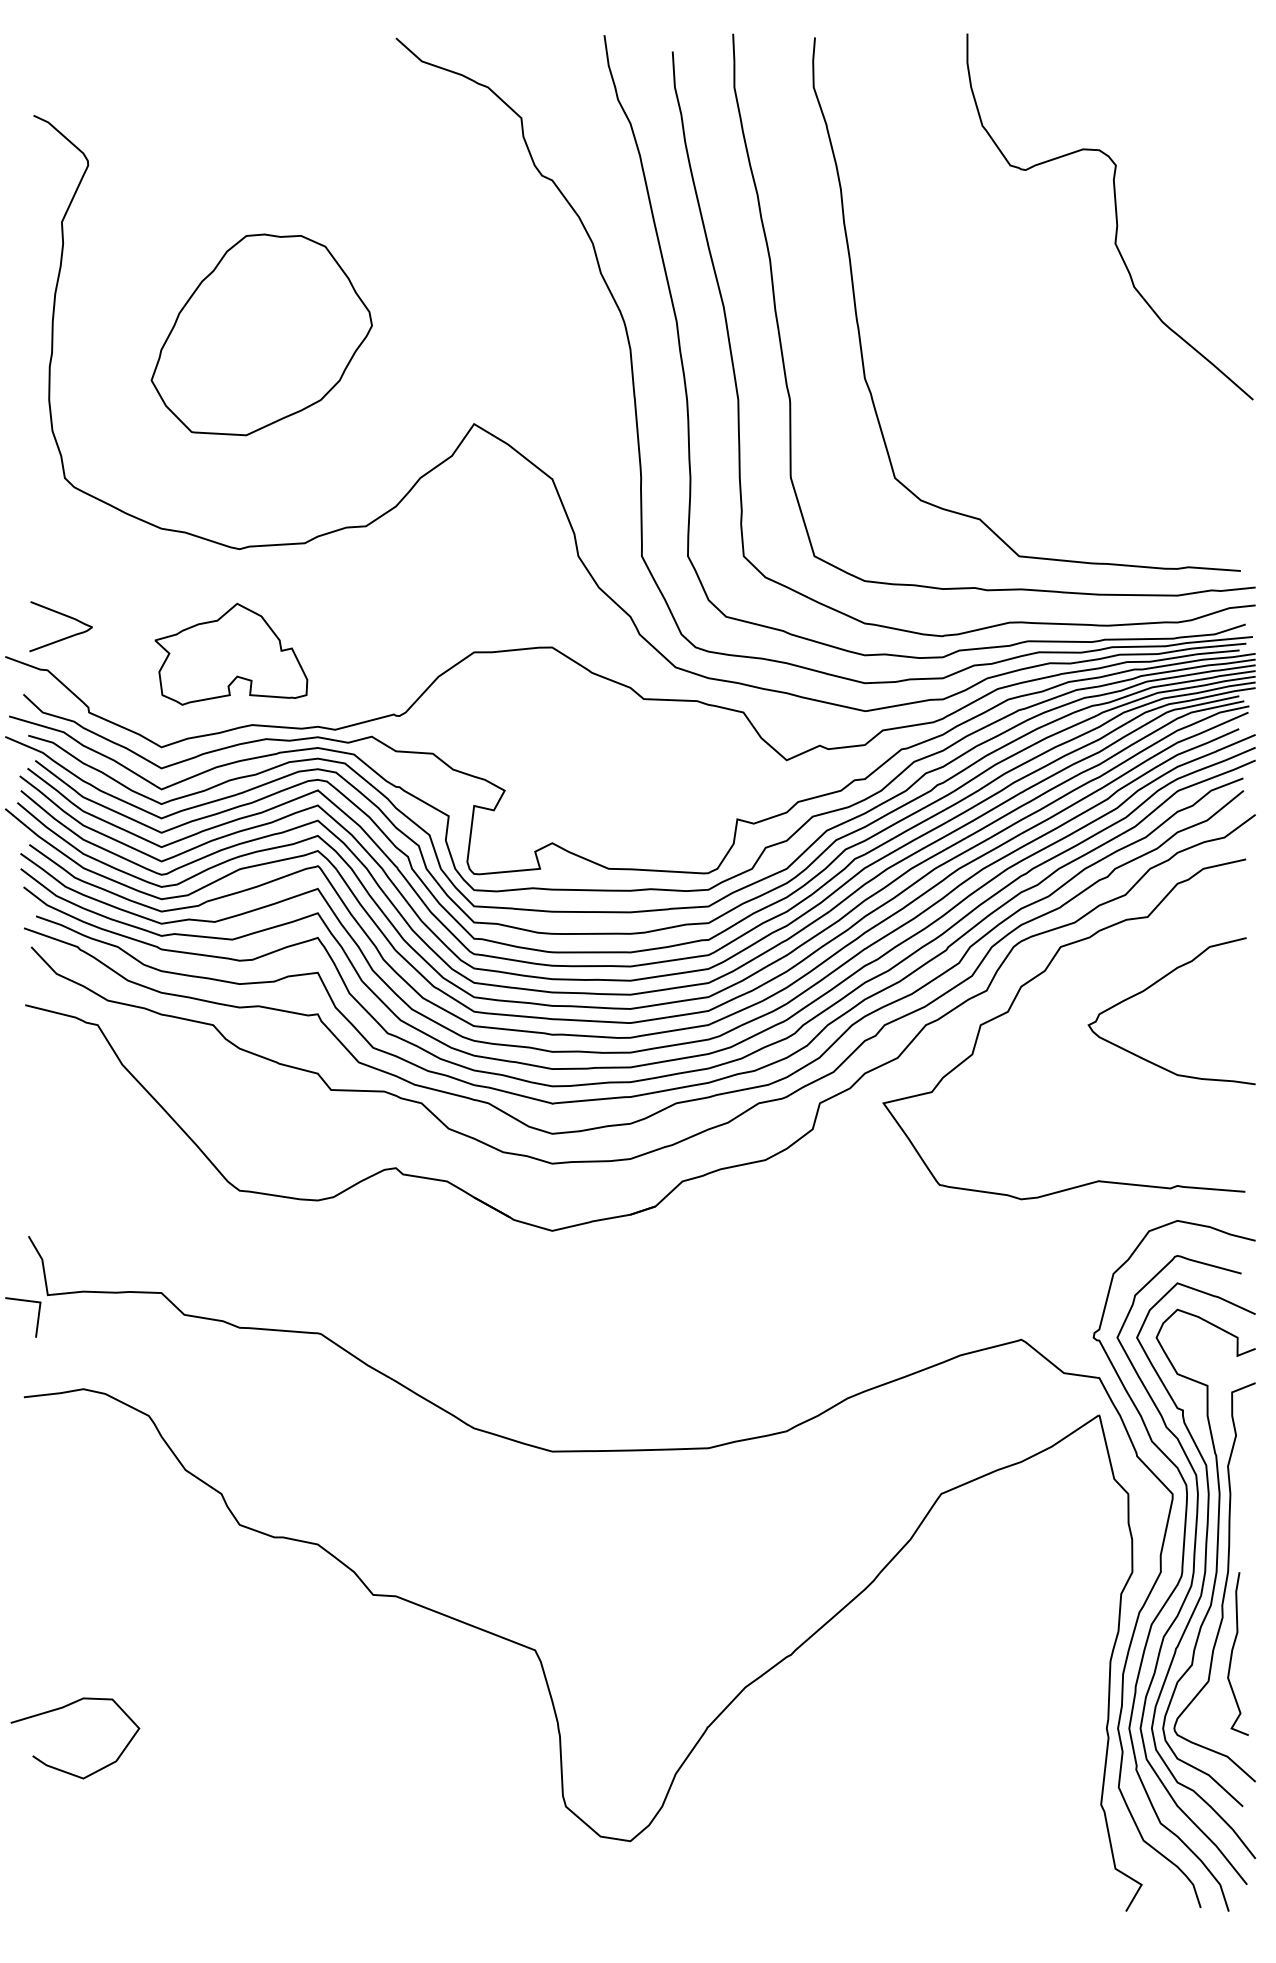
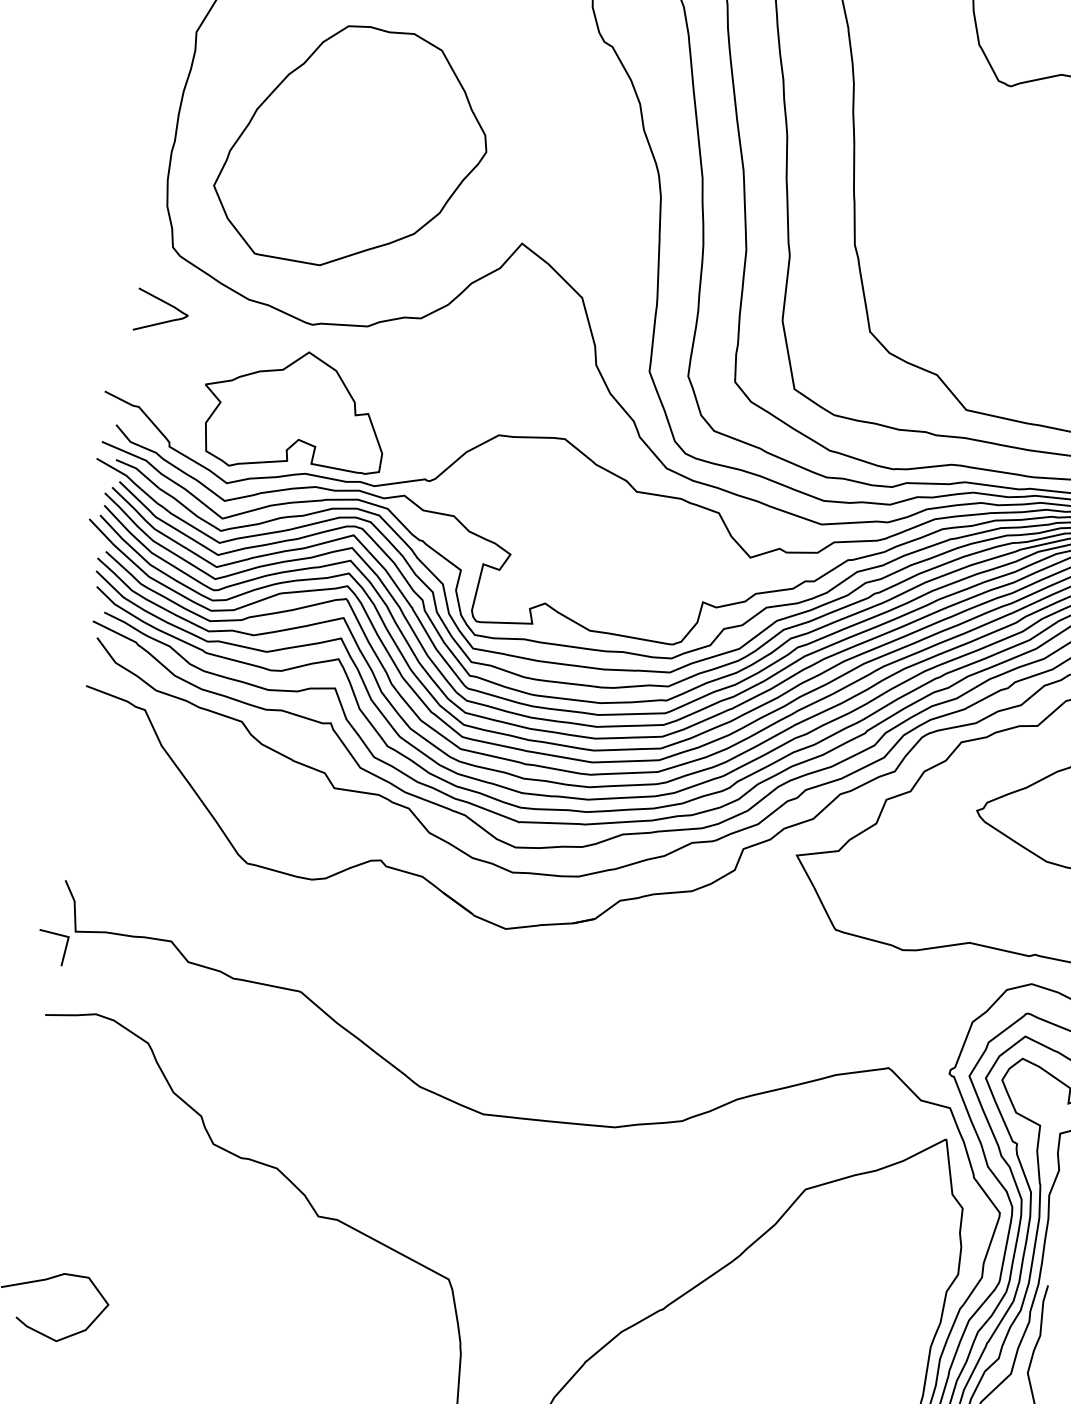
part: (261, 334) -> (352, 146), size x1.43
curve: (62, 615) -> (164, 302), moved
part: (231, 654) -> (294, 412), size x1.43

